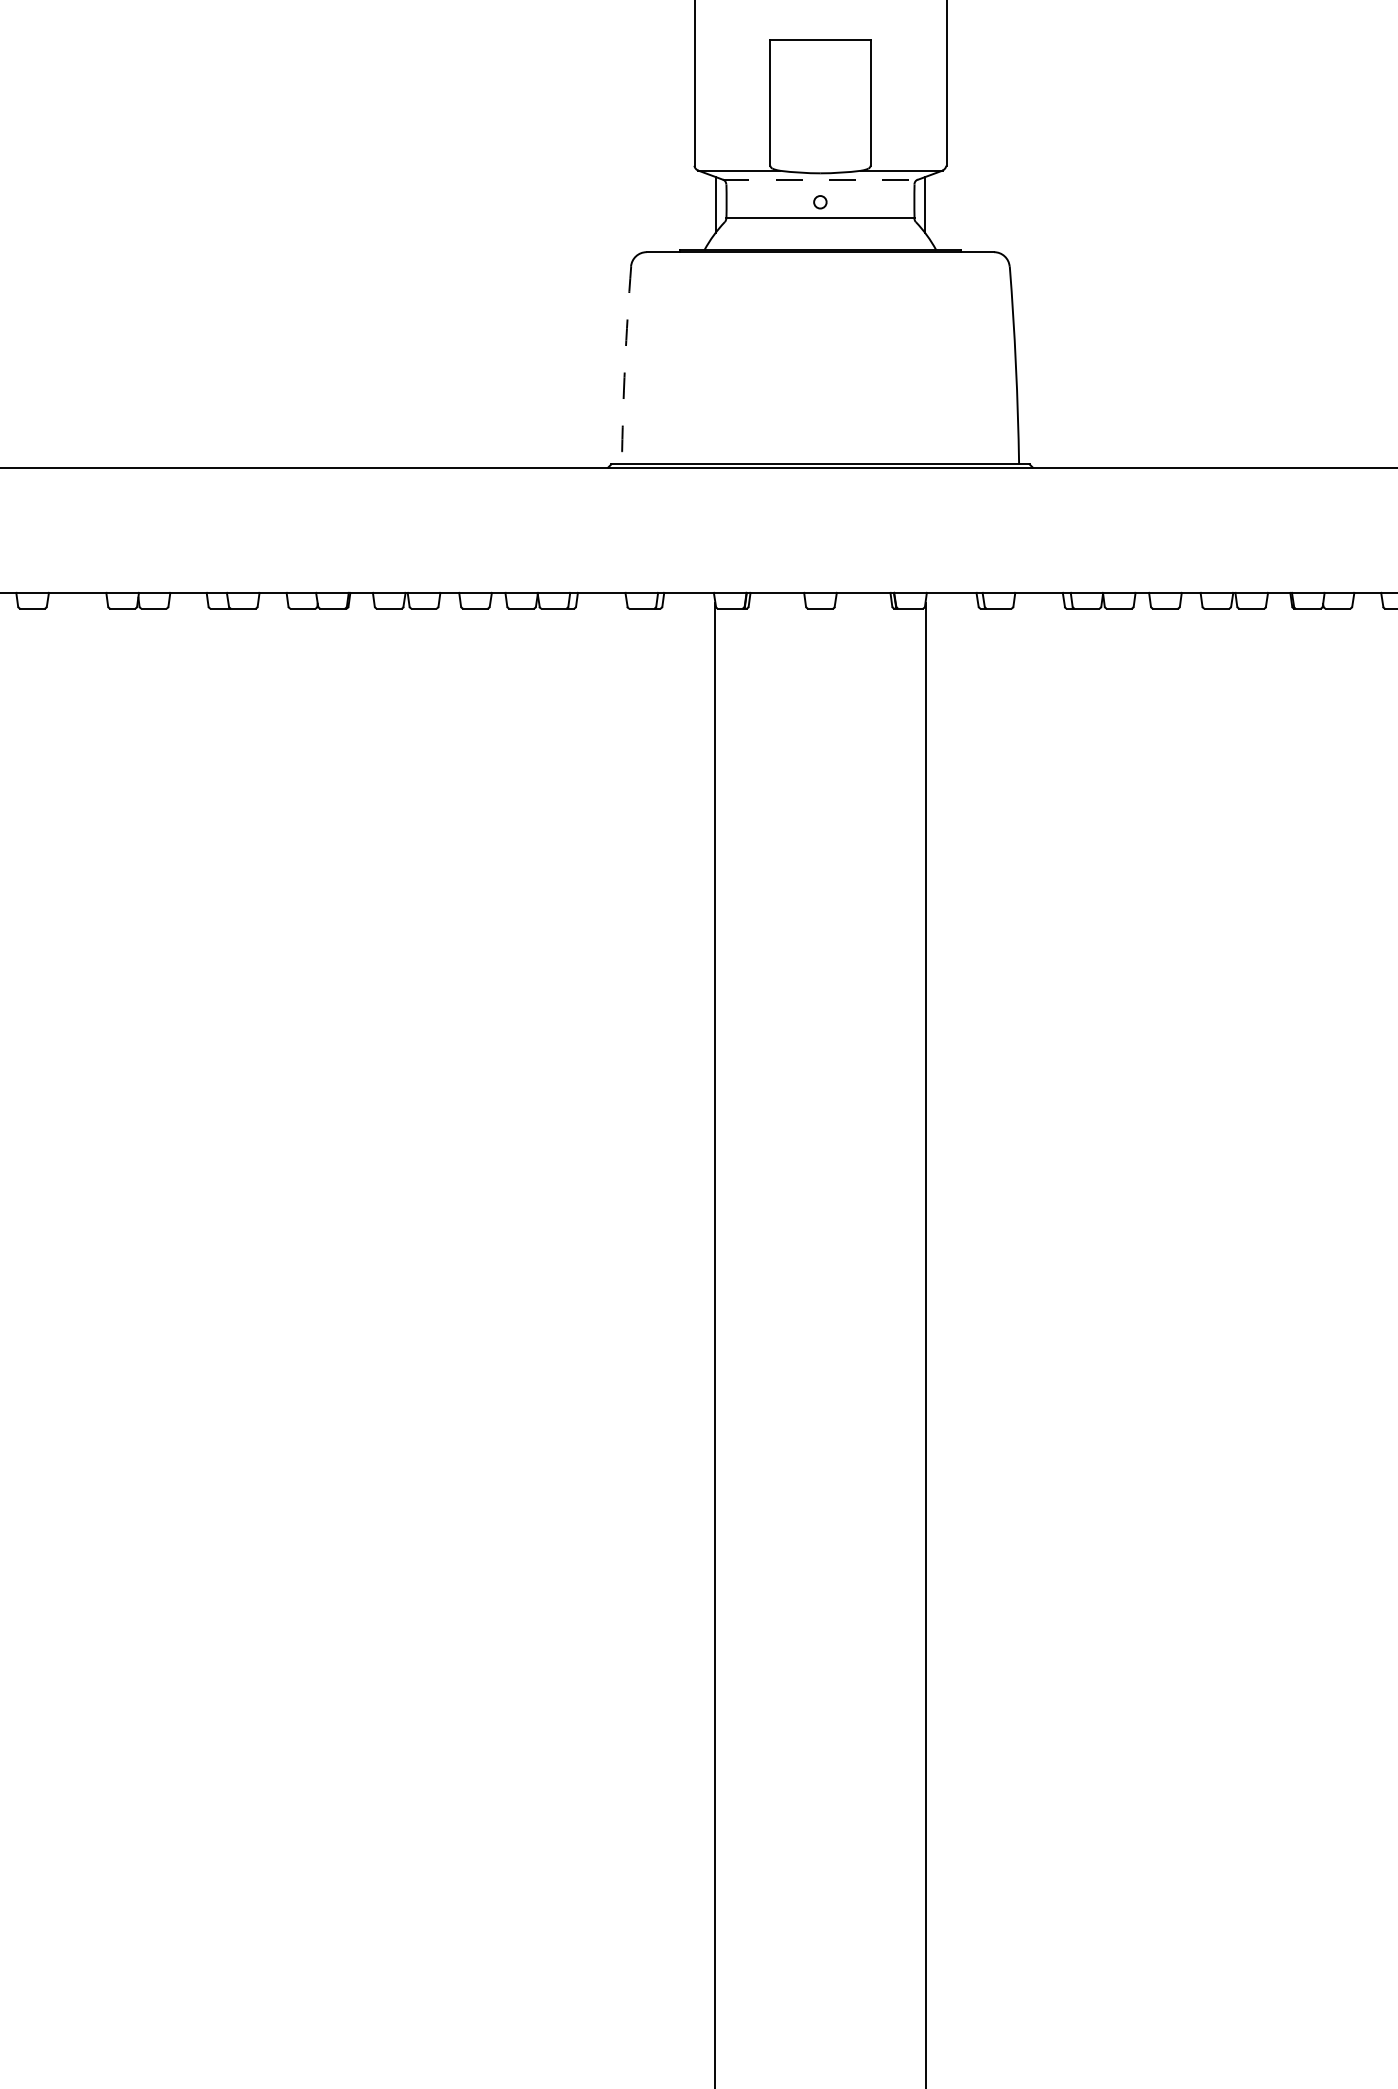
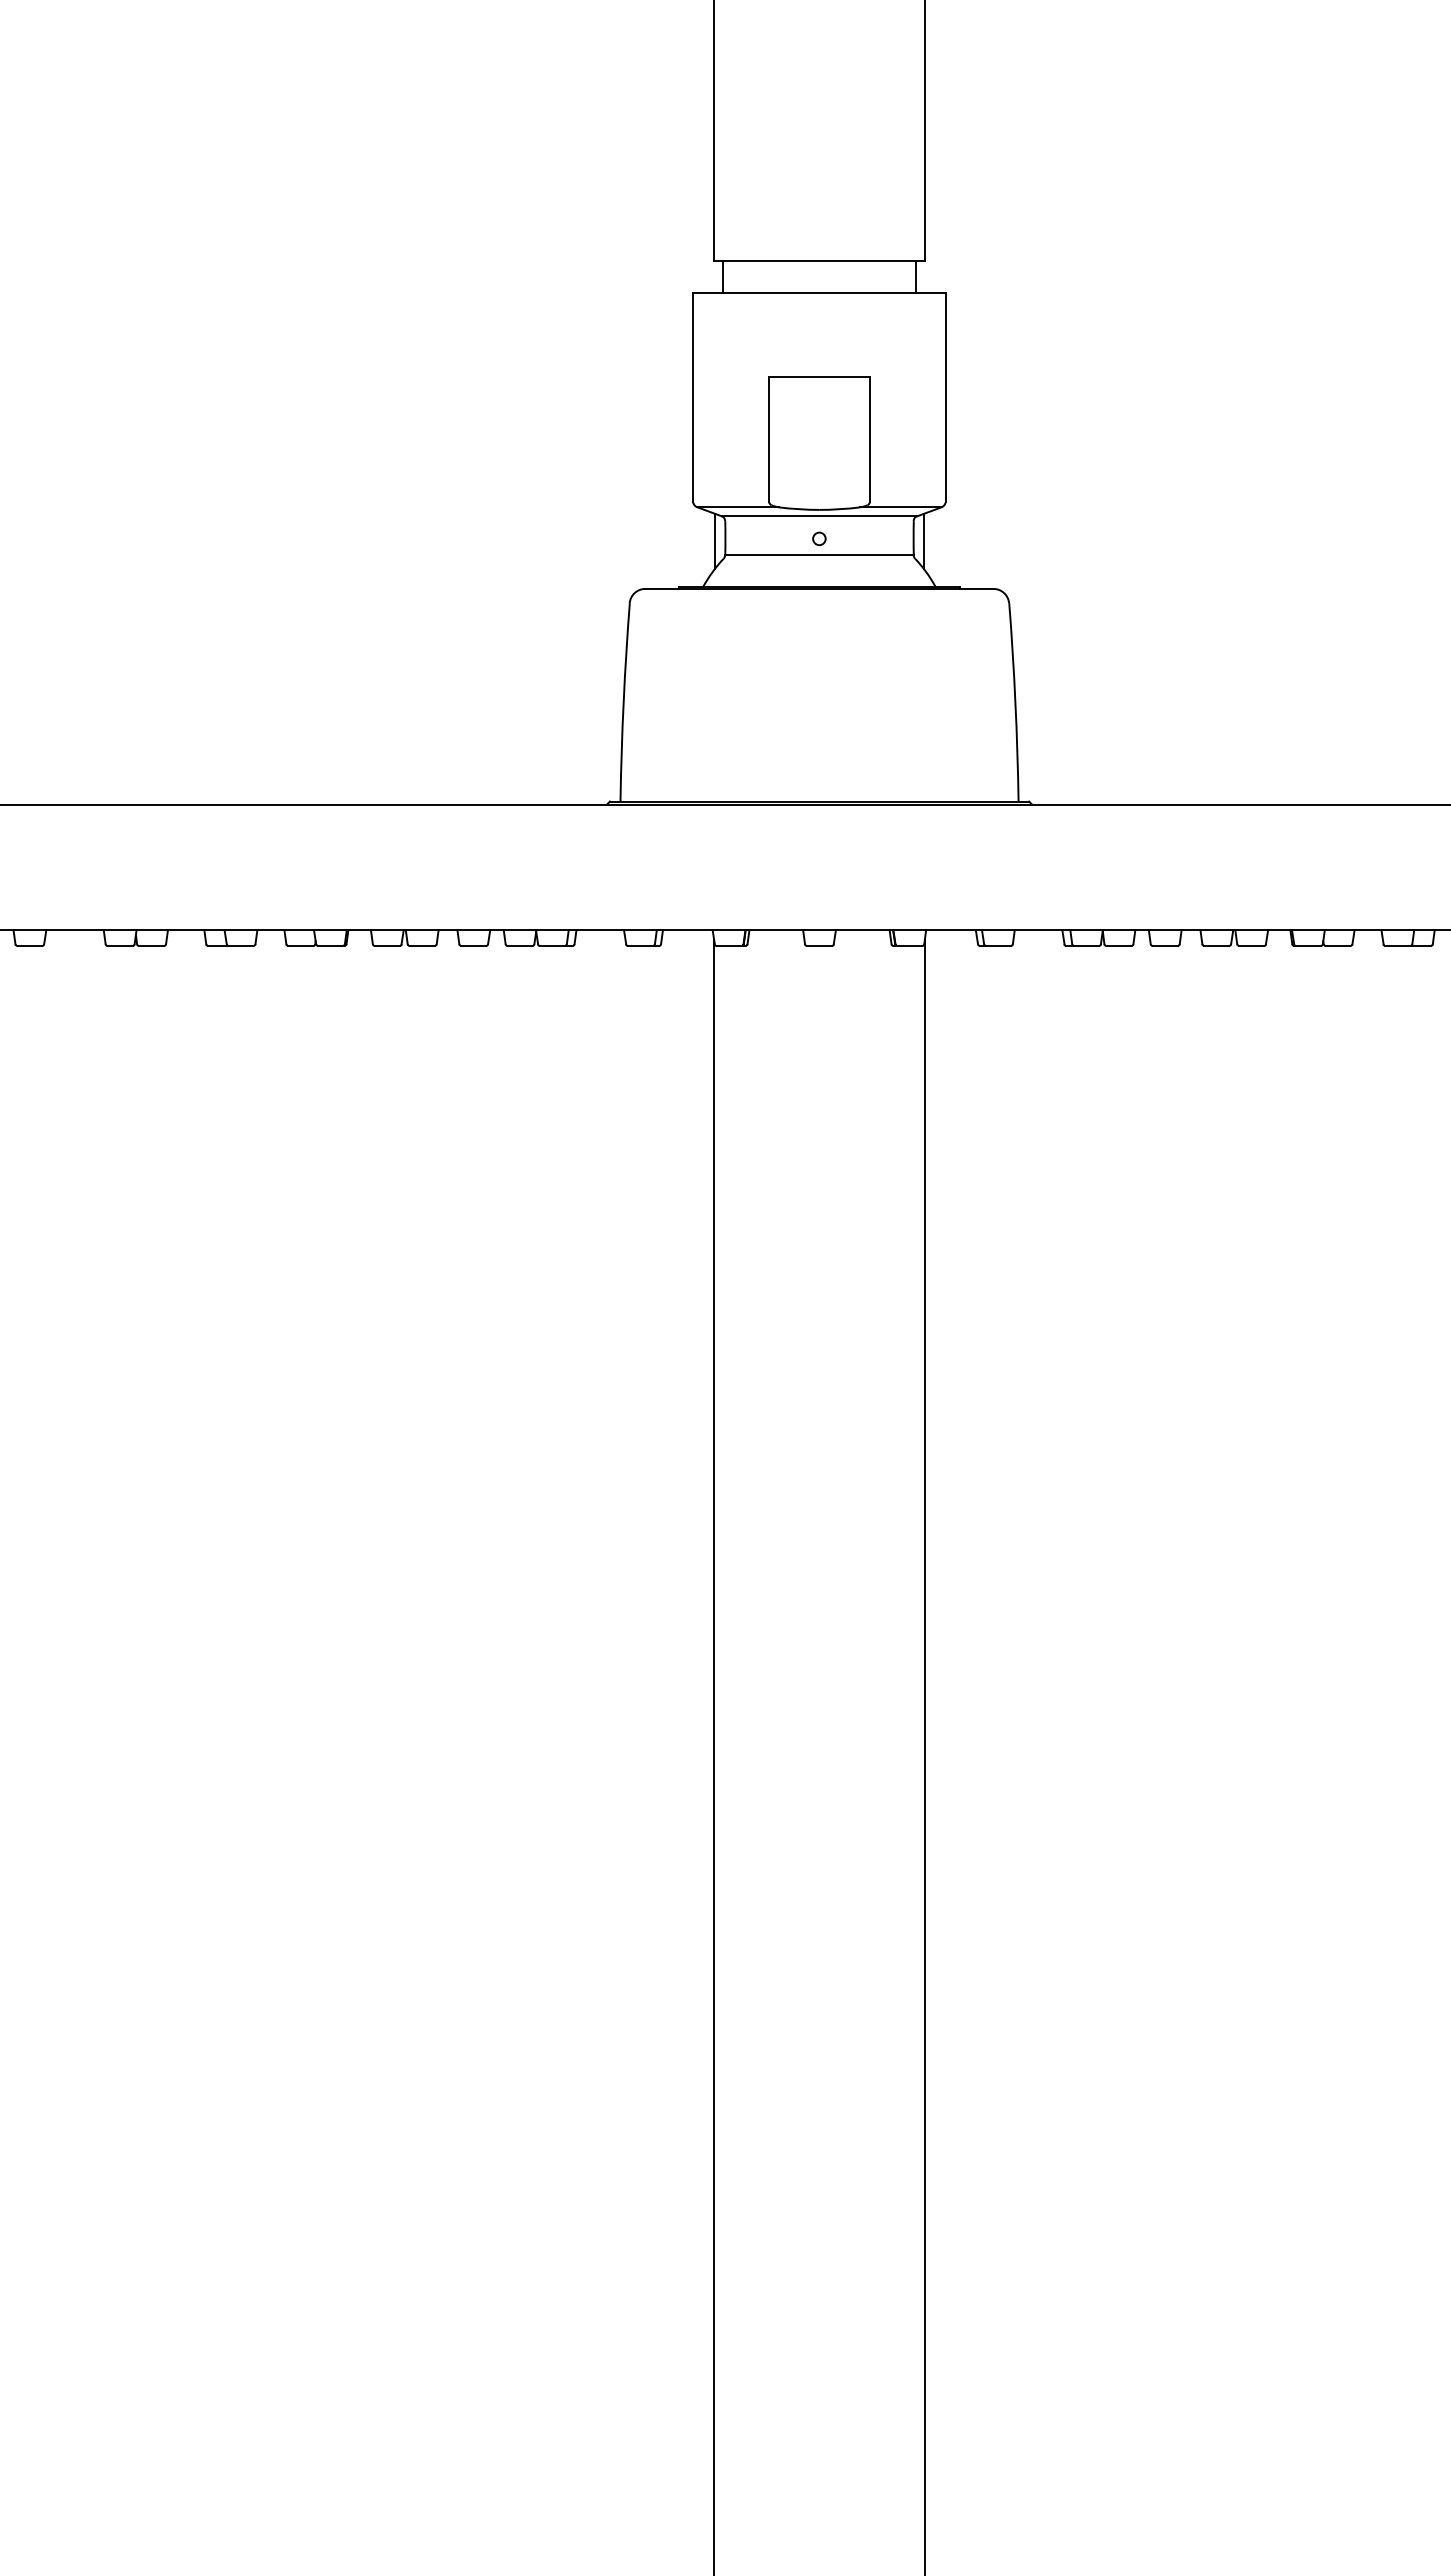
line: (820, 179) -> (819, 516), dashed -> solid
arc: (624, 365) -> (623, 702), dashed -> solid

